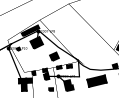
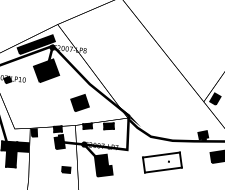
fill: (96, 80) -> (161, 161), removed

